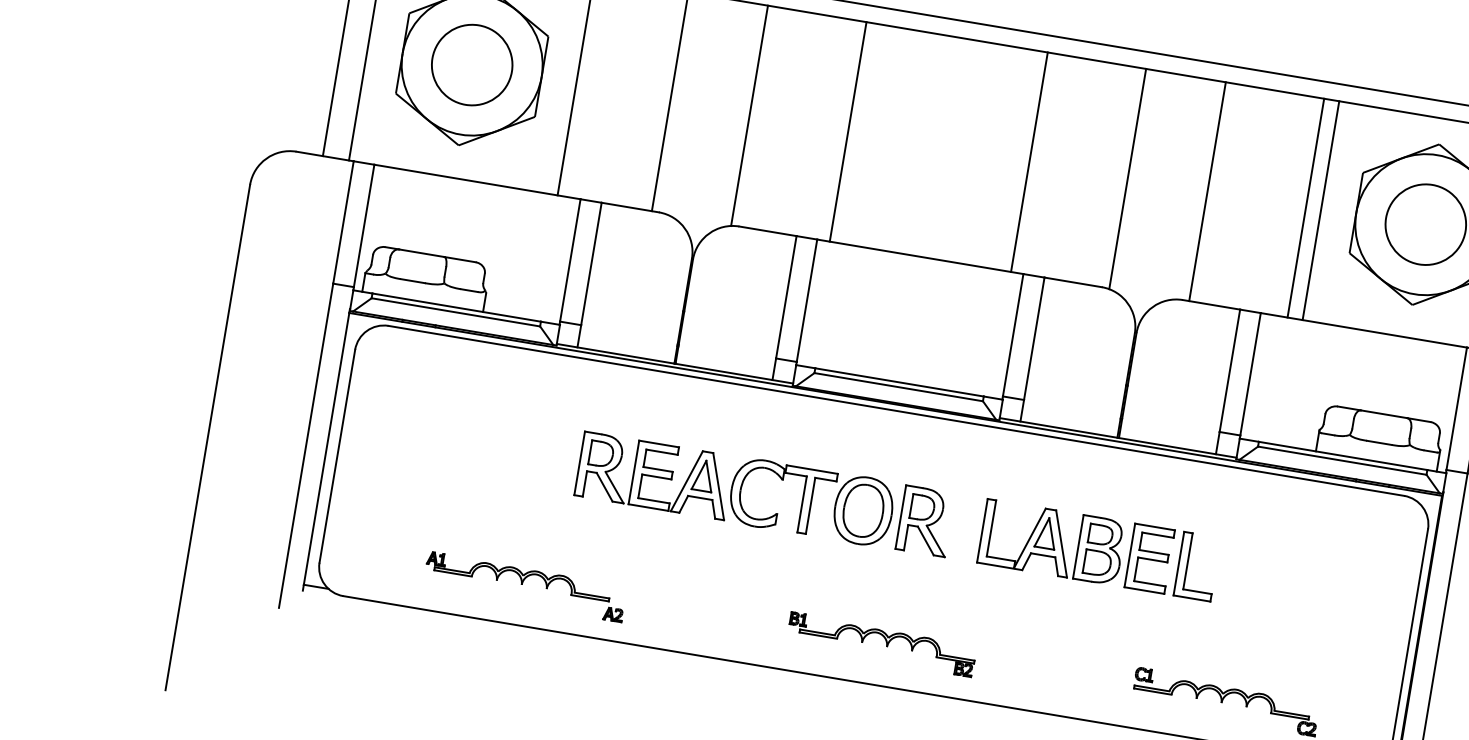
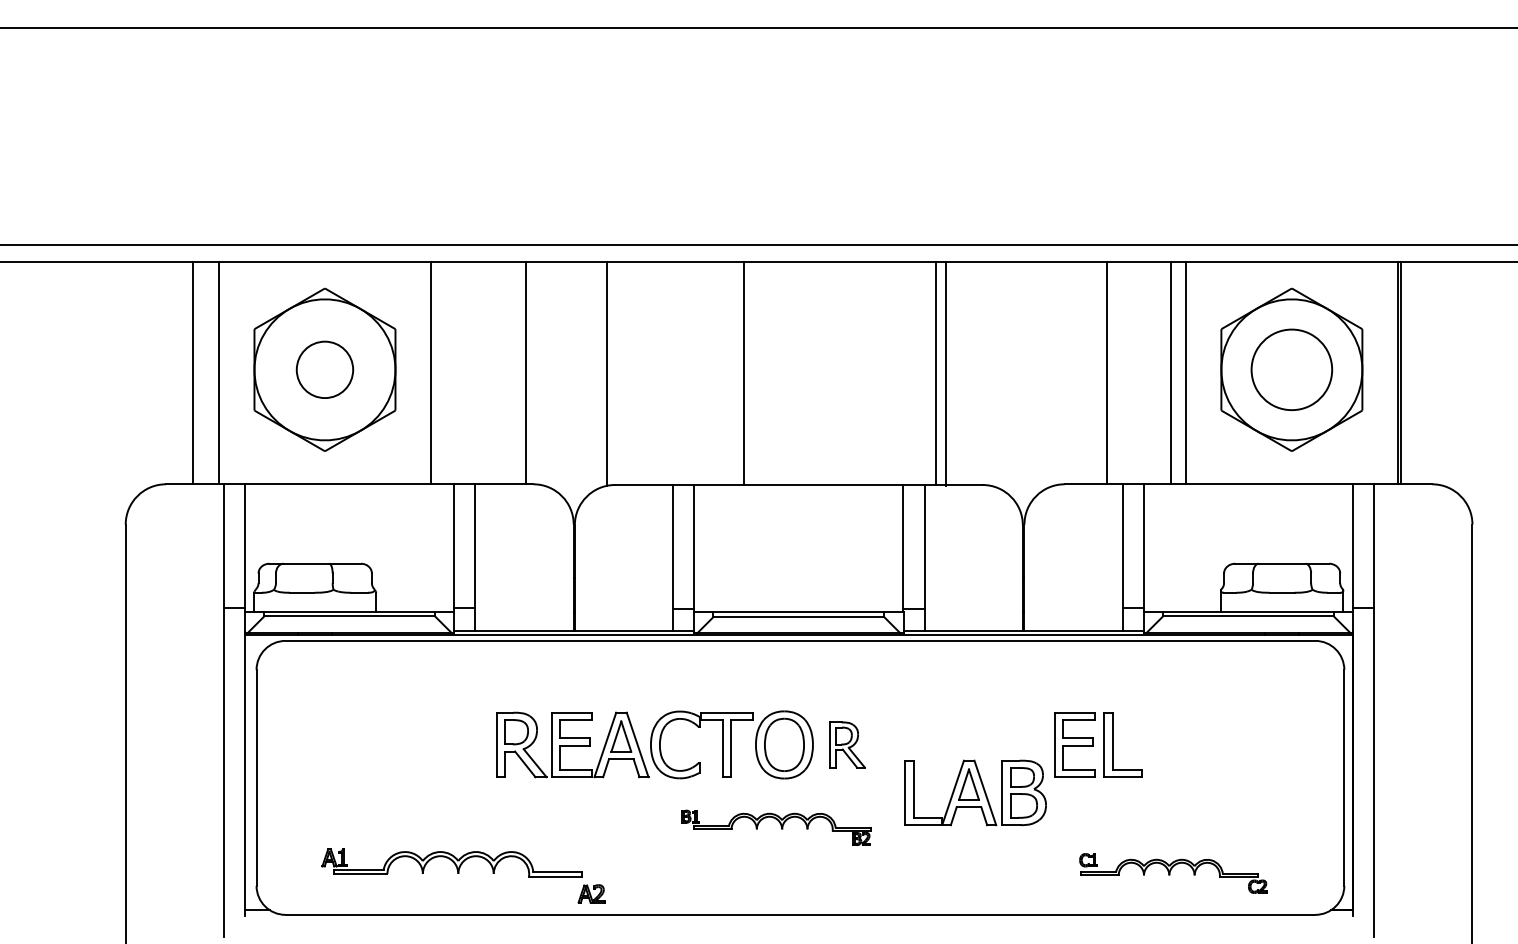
circle: (471, 64) -> (324, 369), size x0.7
line: (847, 131) -> (743, 373), moved
line: (1029, 162) -> (935, 373), moved
line: (1127, 178) -> (946, 373), moved
line: (1207, 191) -> (1107, 373), moved
part: (925, 520) -> (847, 744), size x0.7
part: (1051, 541) -> (975, 792), moved
part: (524, 586) -> (462, 875), size x1.4
part: (881, 644) -> (776, 827), moved

